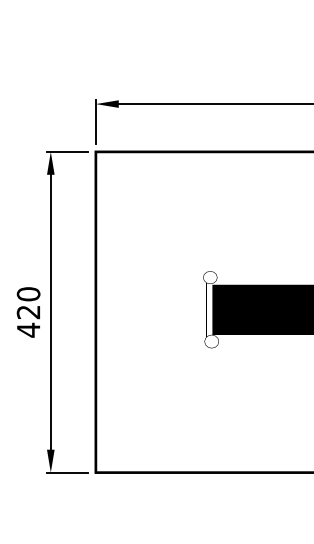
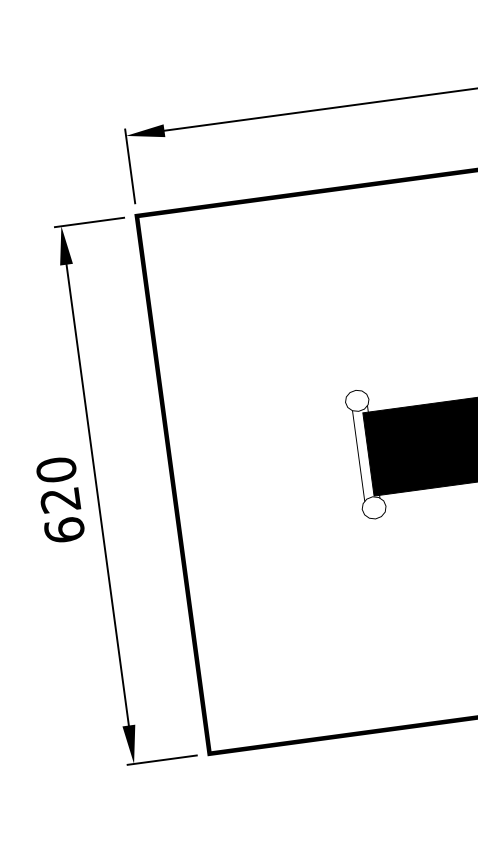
text: (28, 329) -> (64, 529), 420 -> 620

